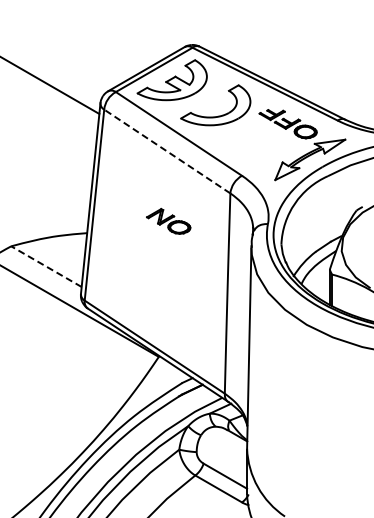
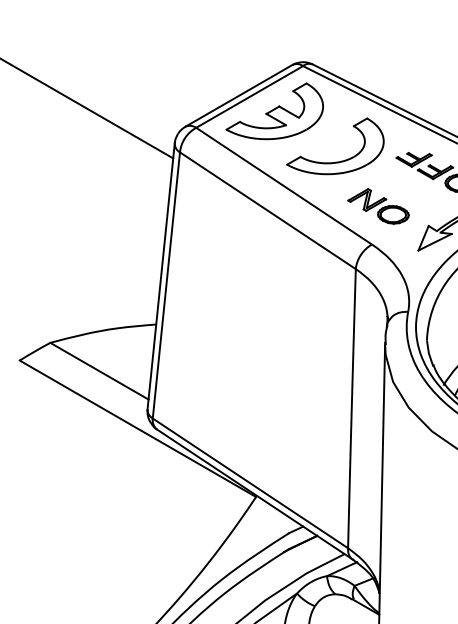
line: (167, 151) -> (268, 210), dashed -> solid
part: (168, 220) -> (378, 205), moved
line: (46, 266) -> (99, 370), dashed -> solid

